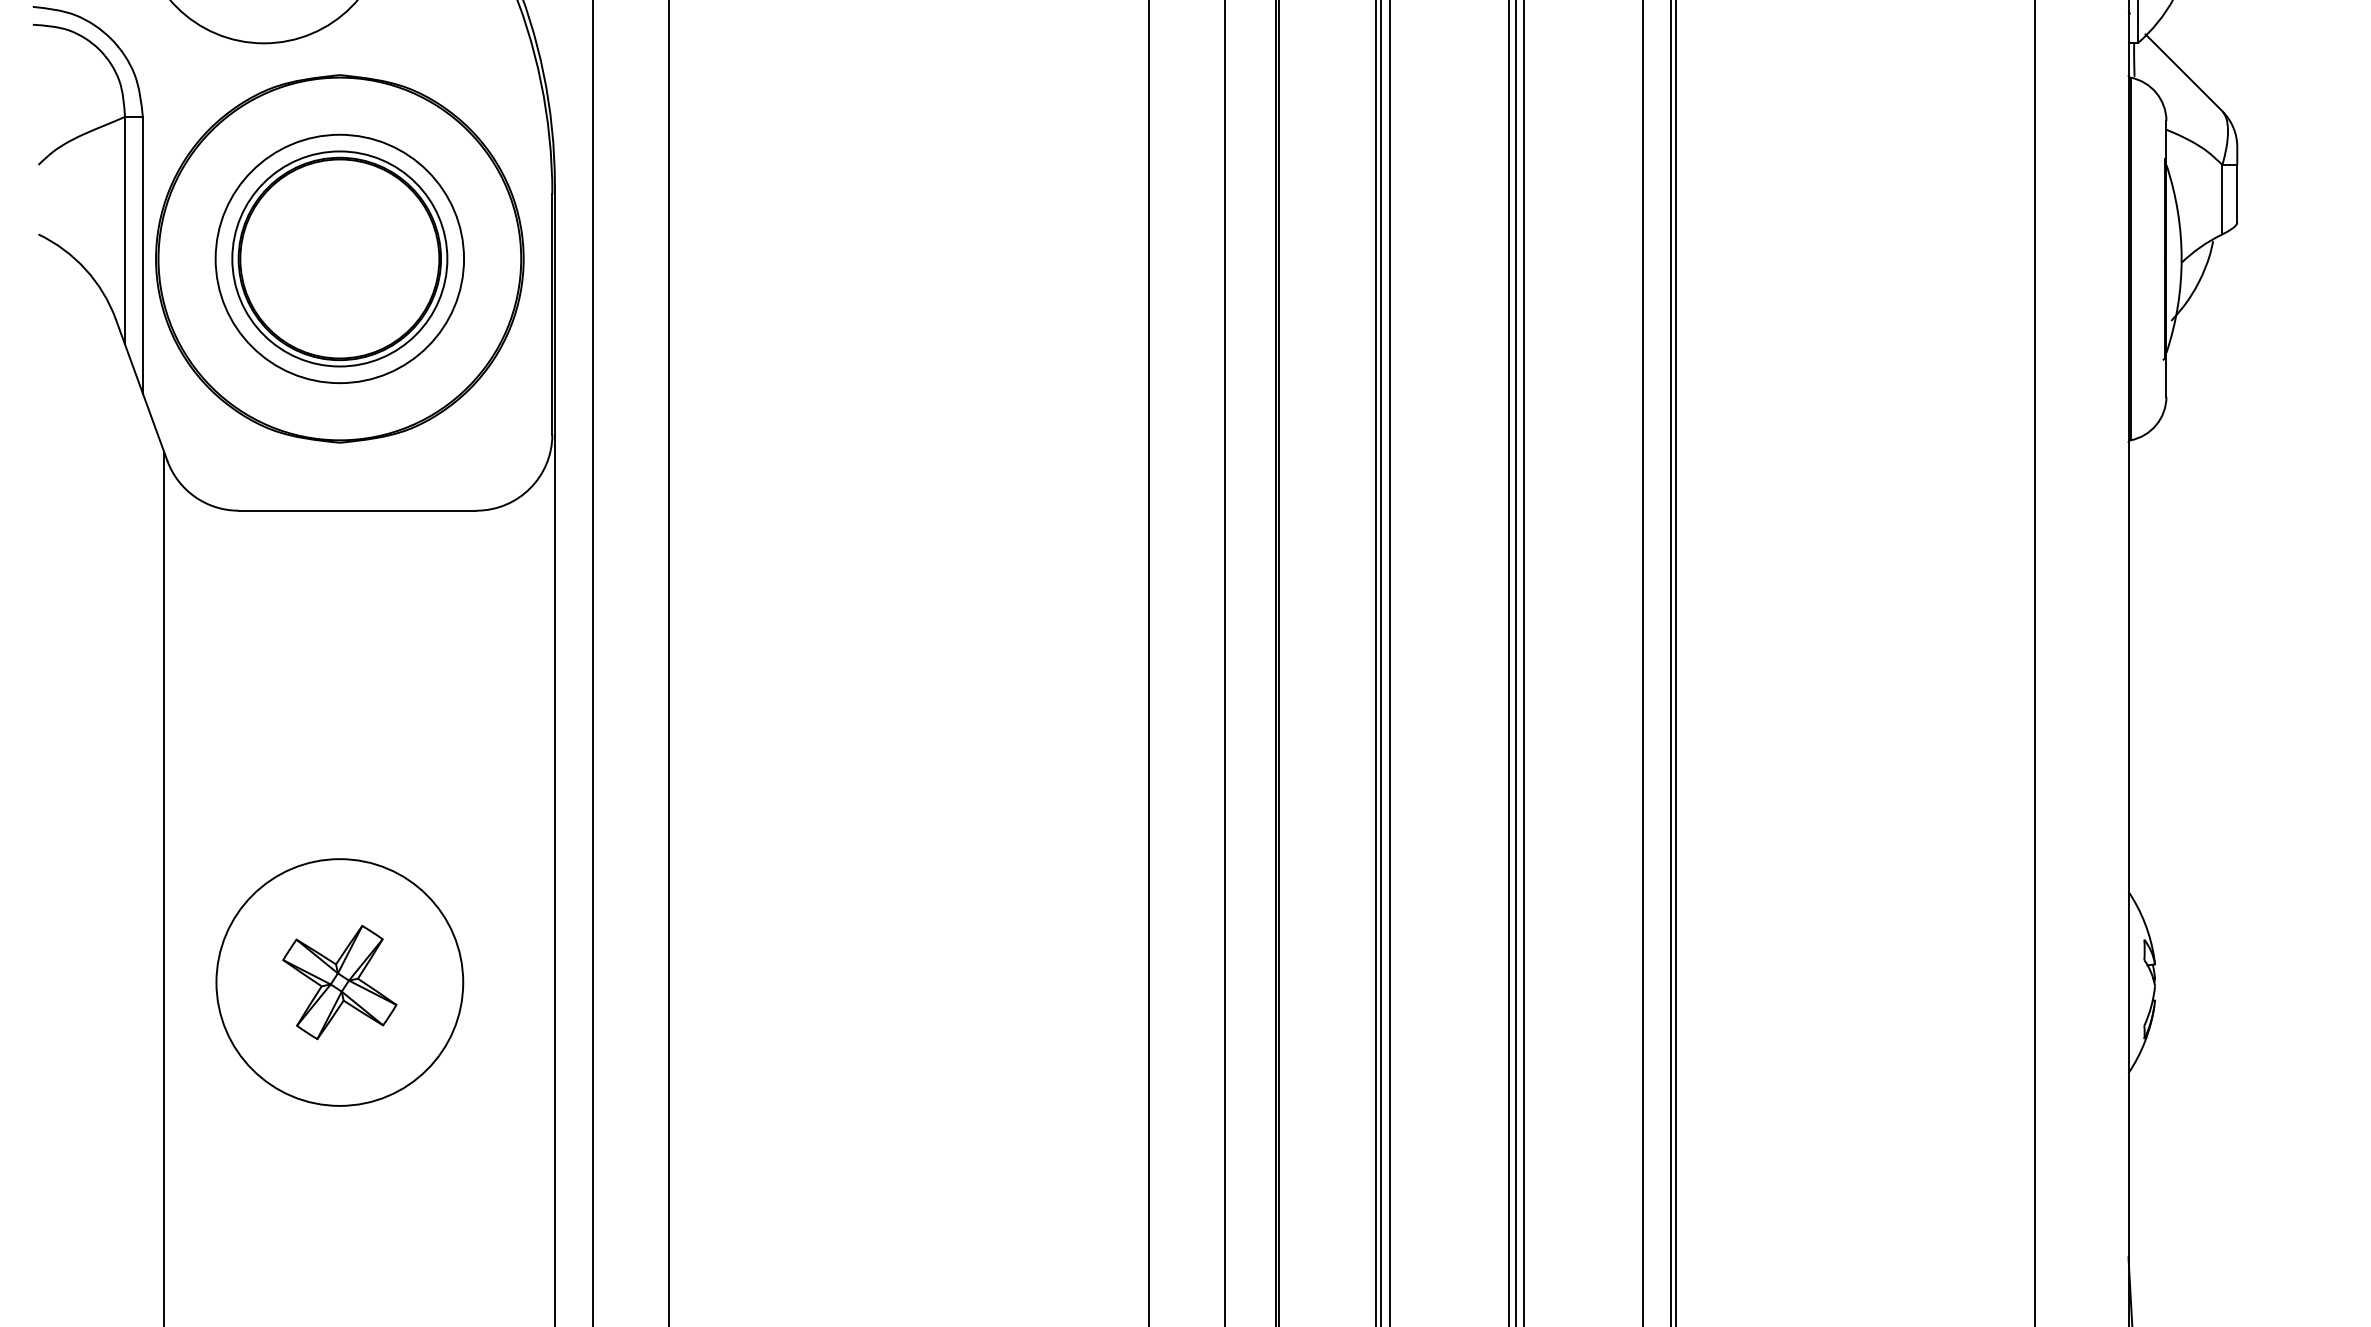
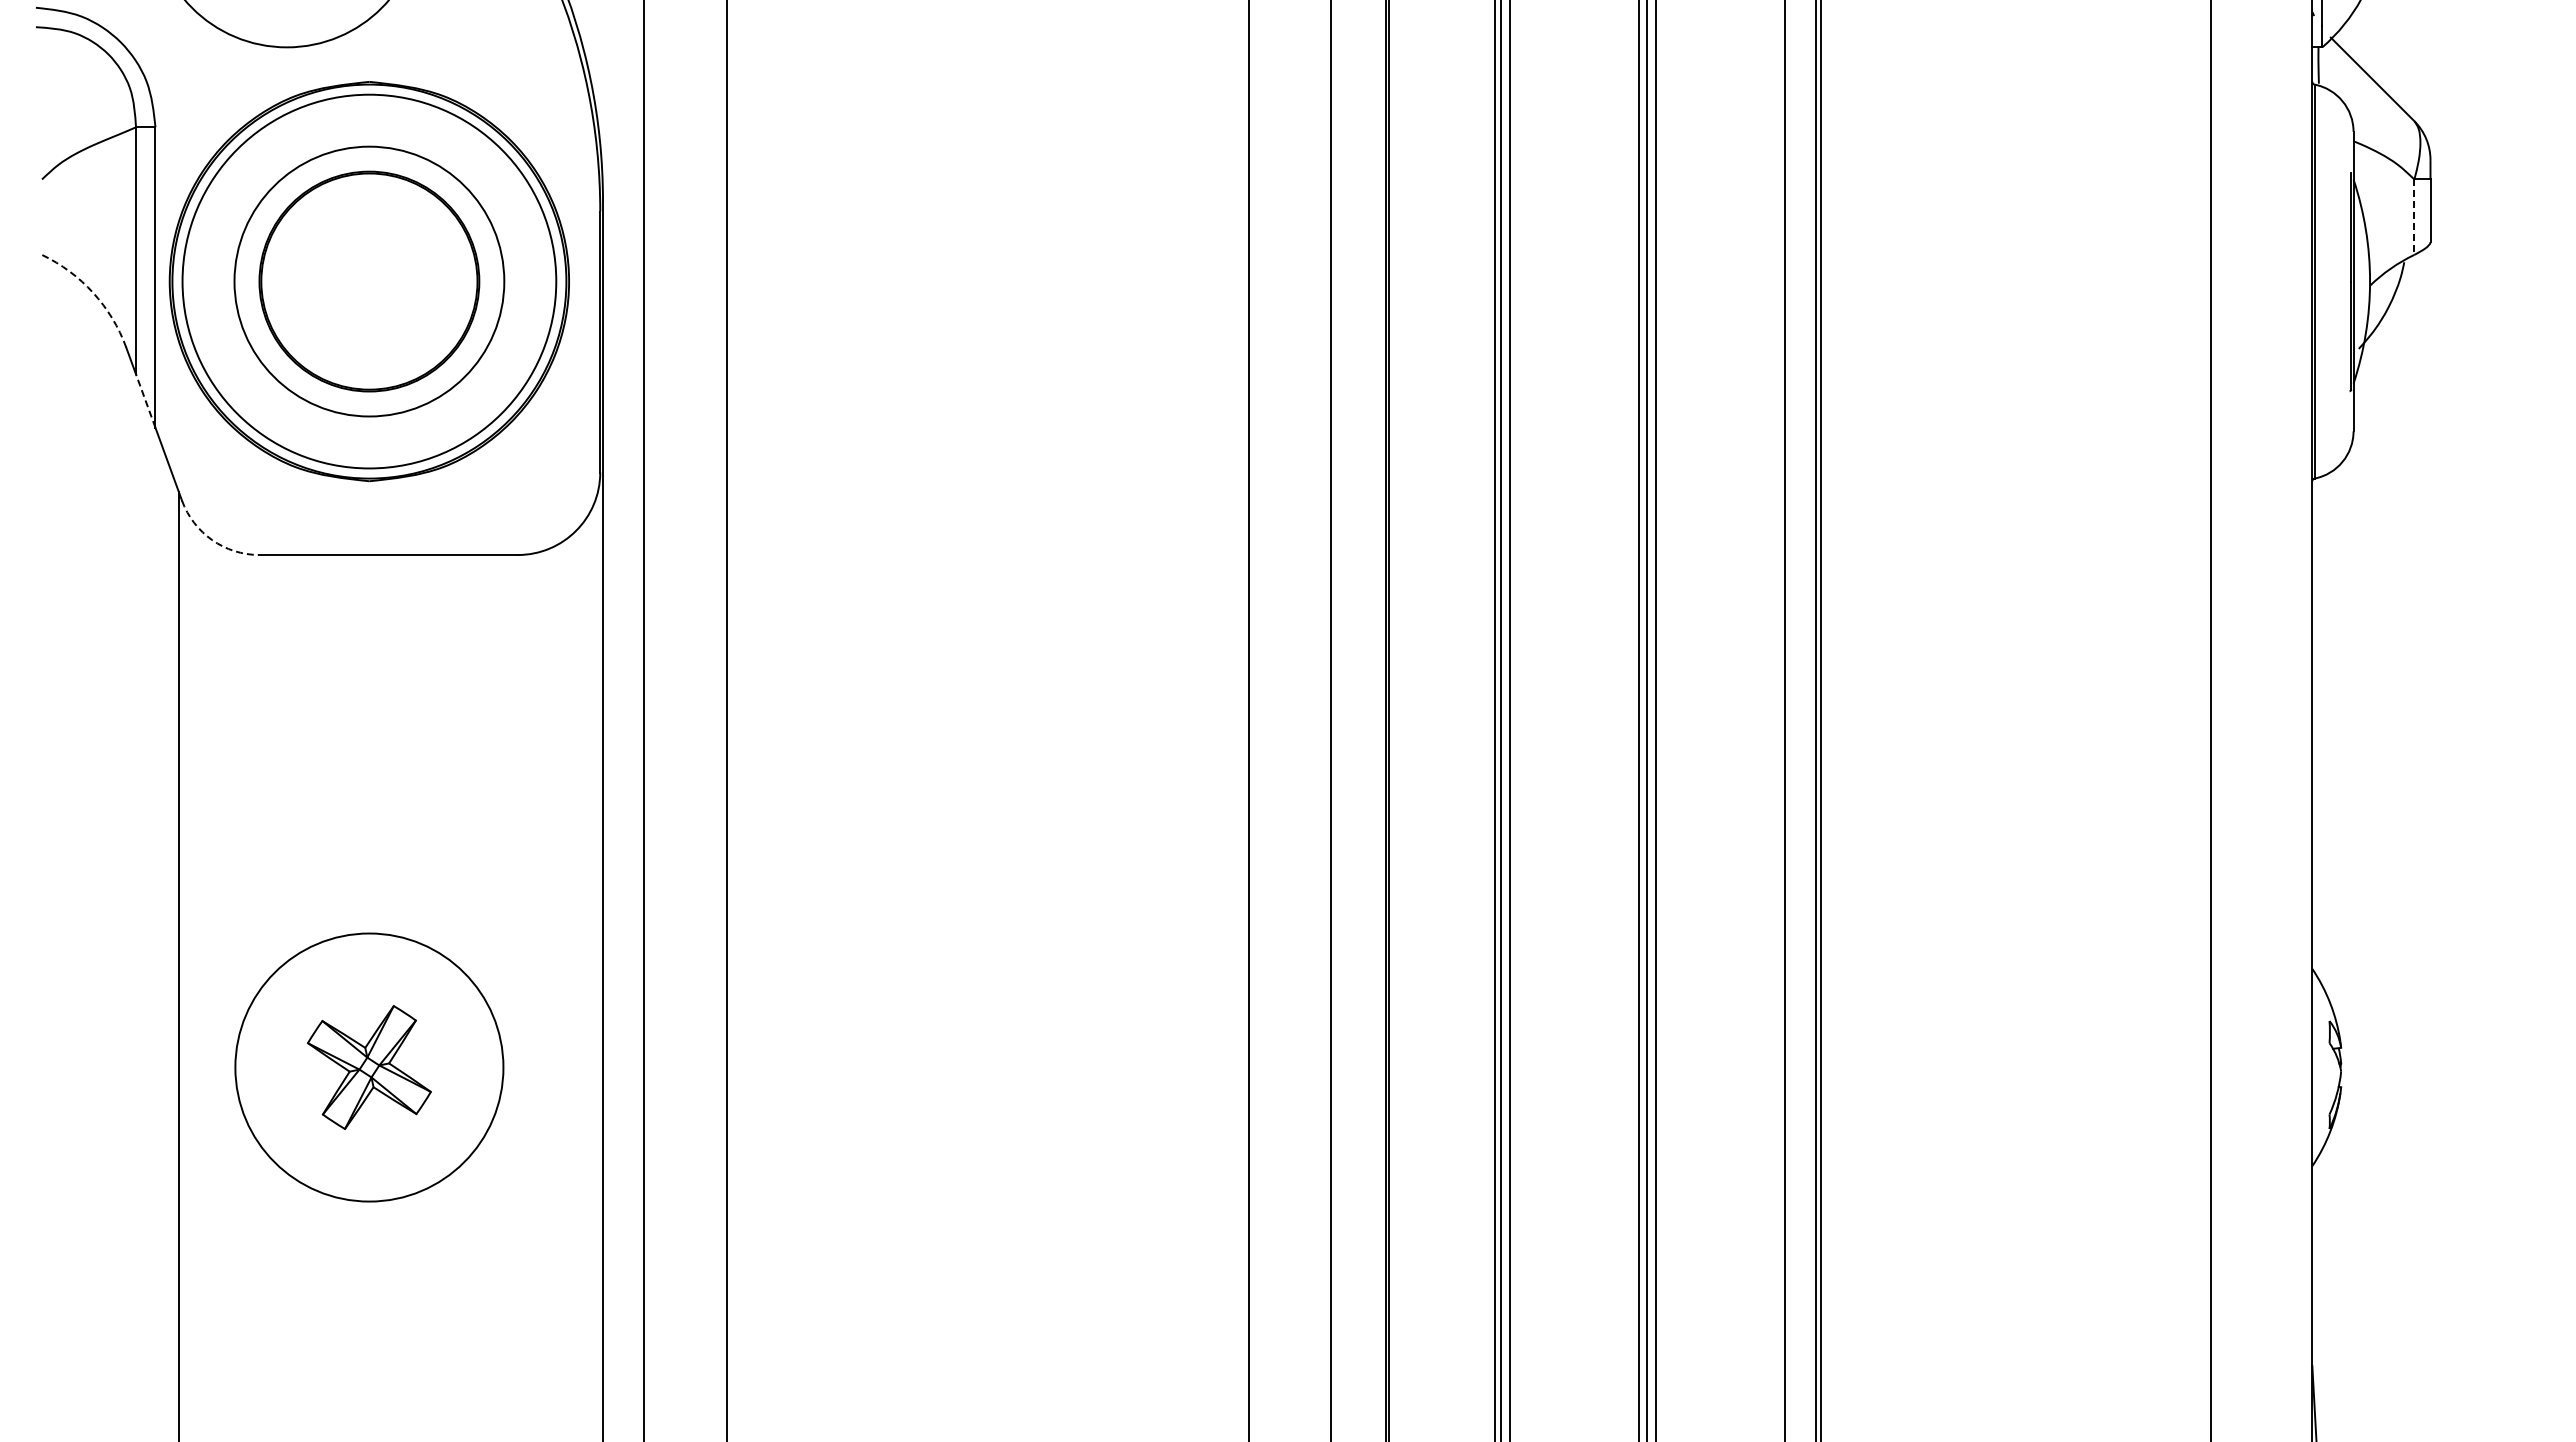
line: (2222, 199) -> (2414, 217), solid -> dashed
circle: (339, 258) -> (369, 281), size x1.6
arc: (85, 269) -> (93, 292), solid -> dashed
line: (133, 368) -> (145, 400), solid -> dashed
arc: (195, 497) -> (212, 540), solid -> dashed

